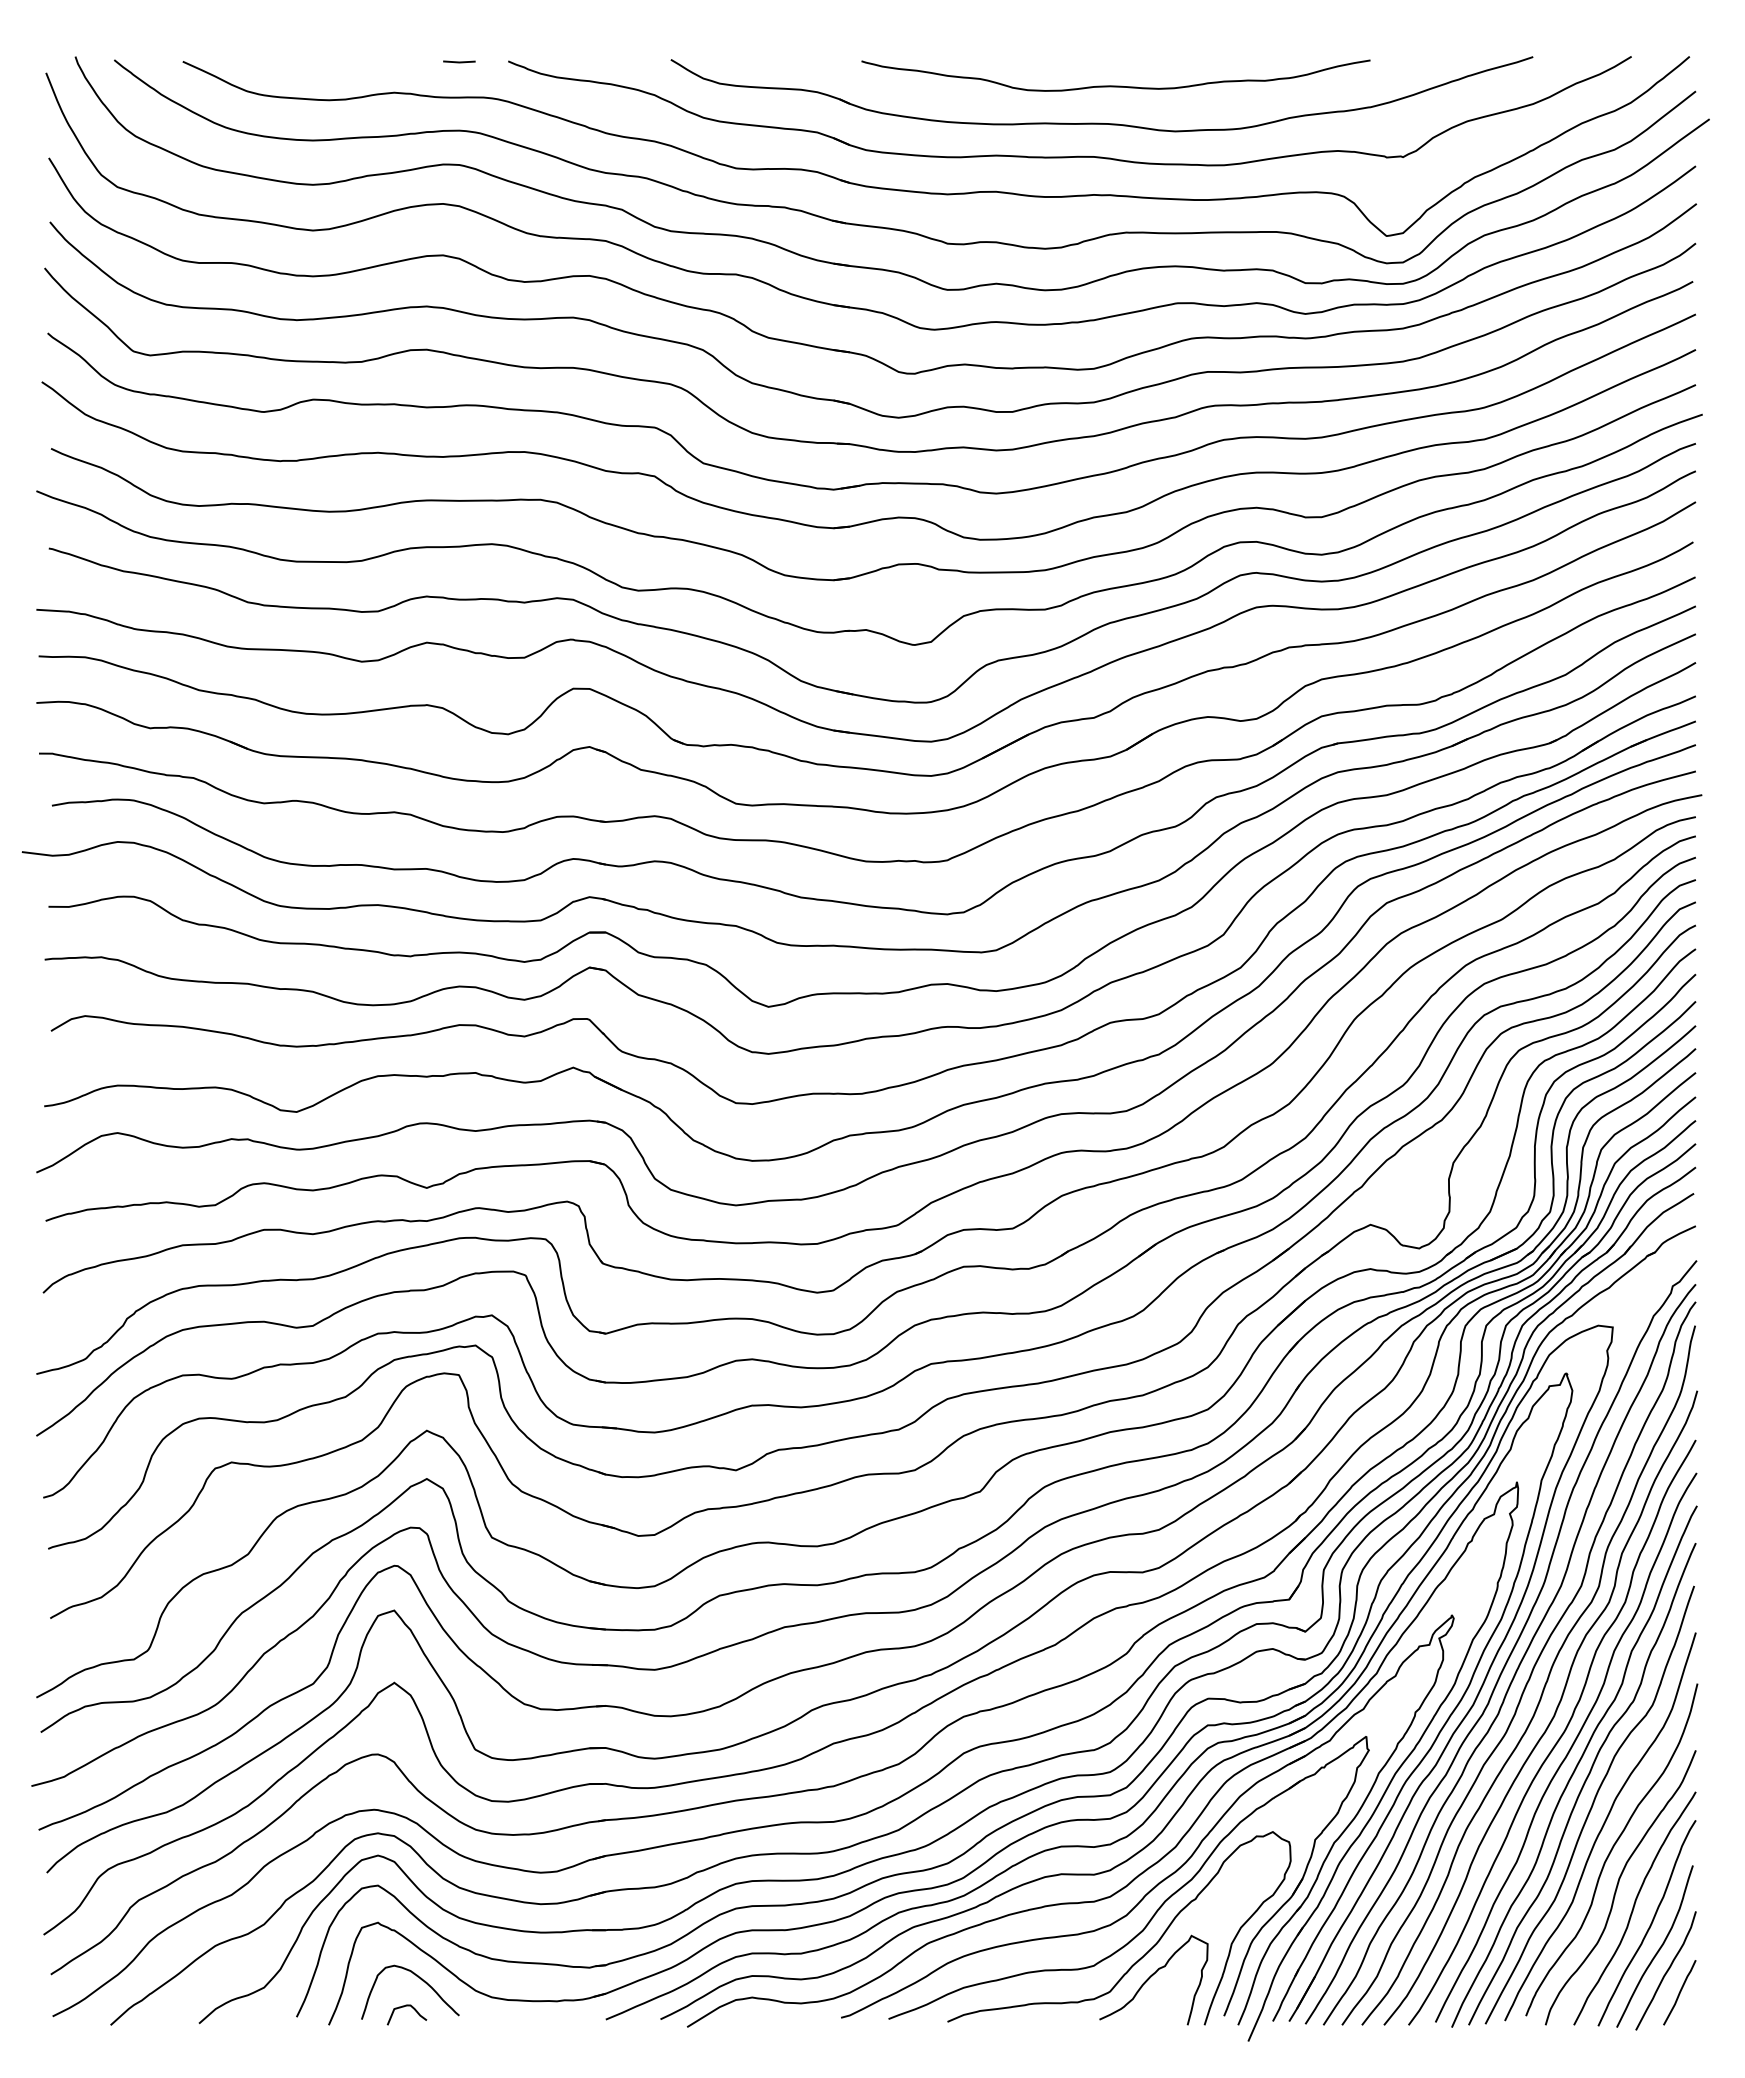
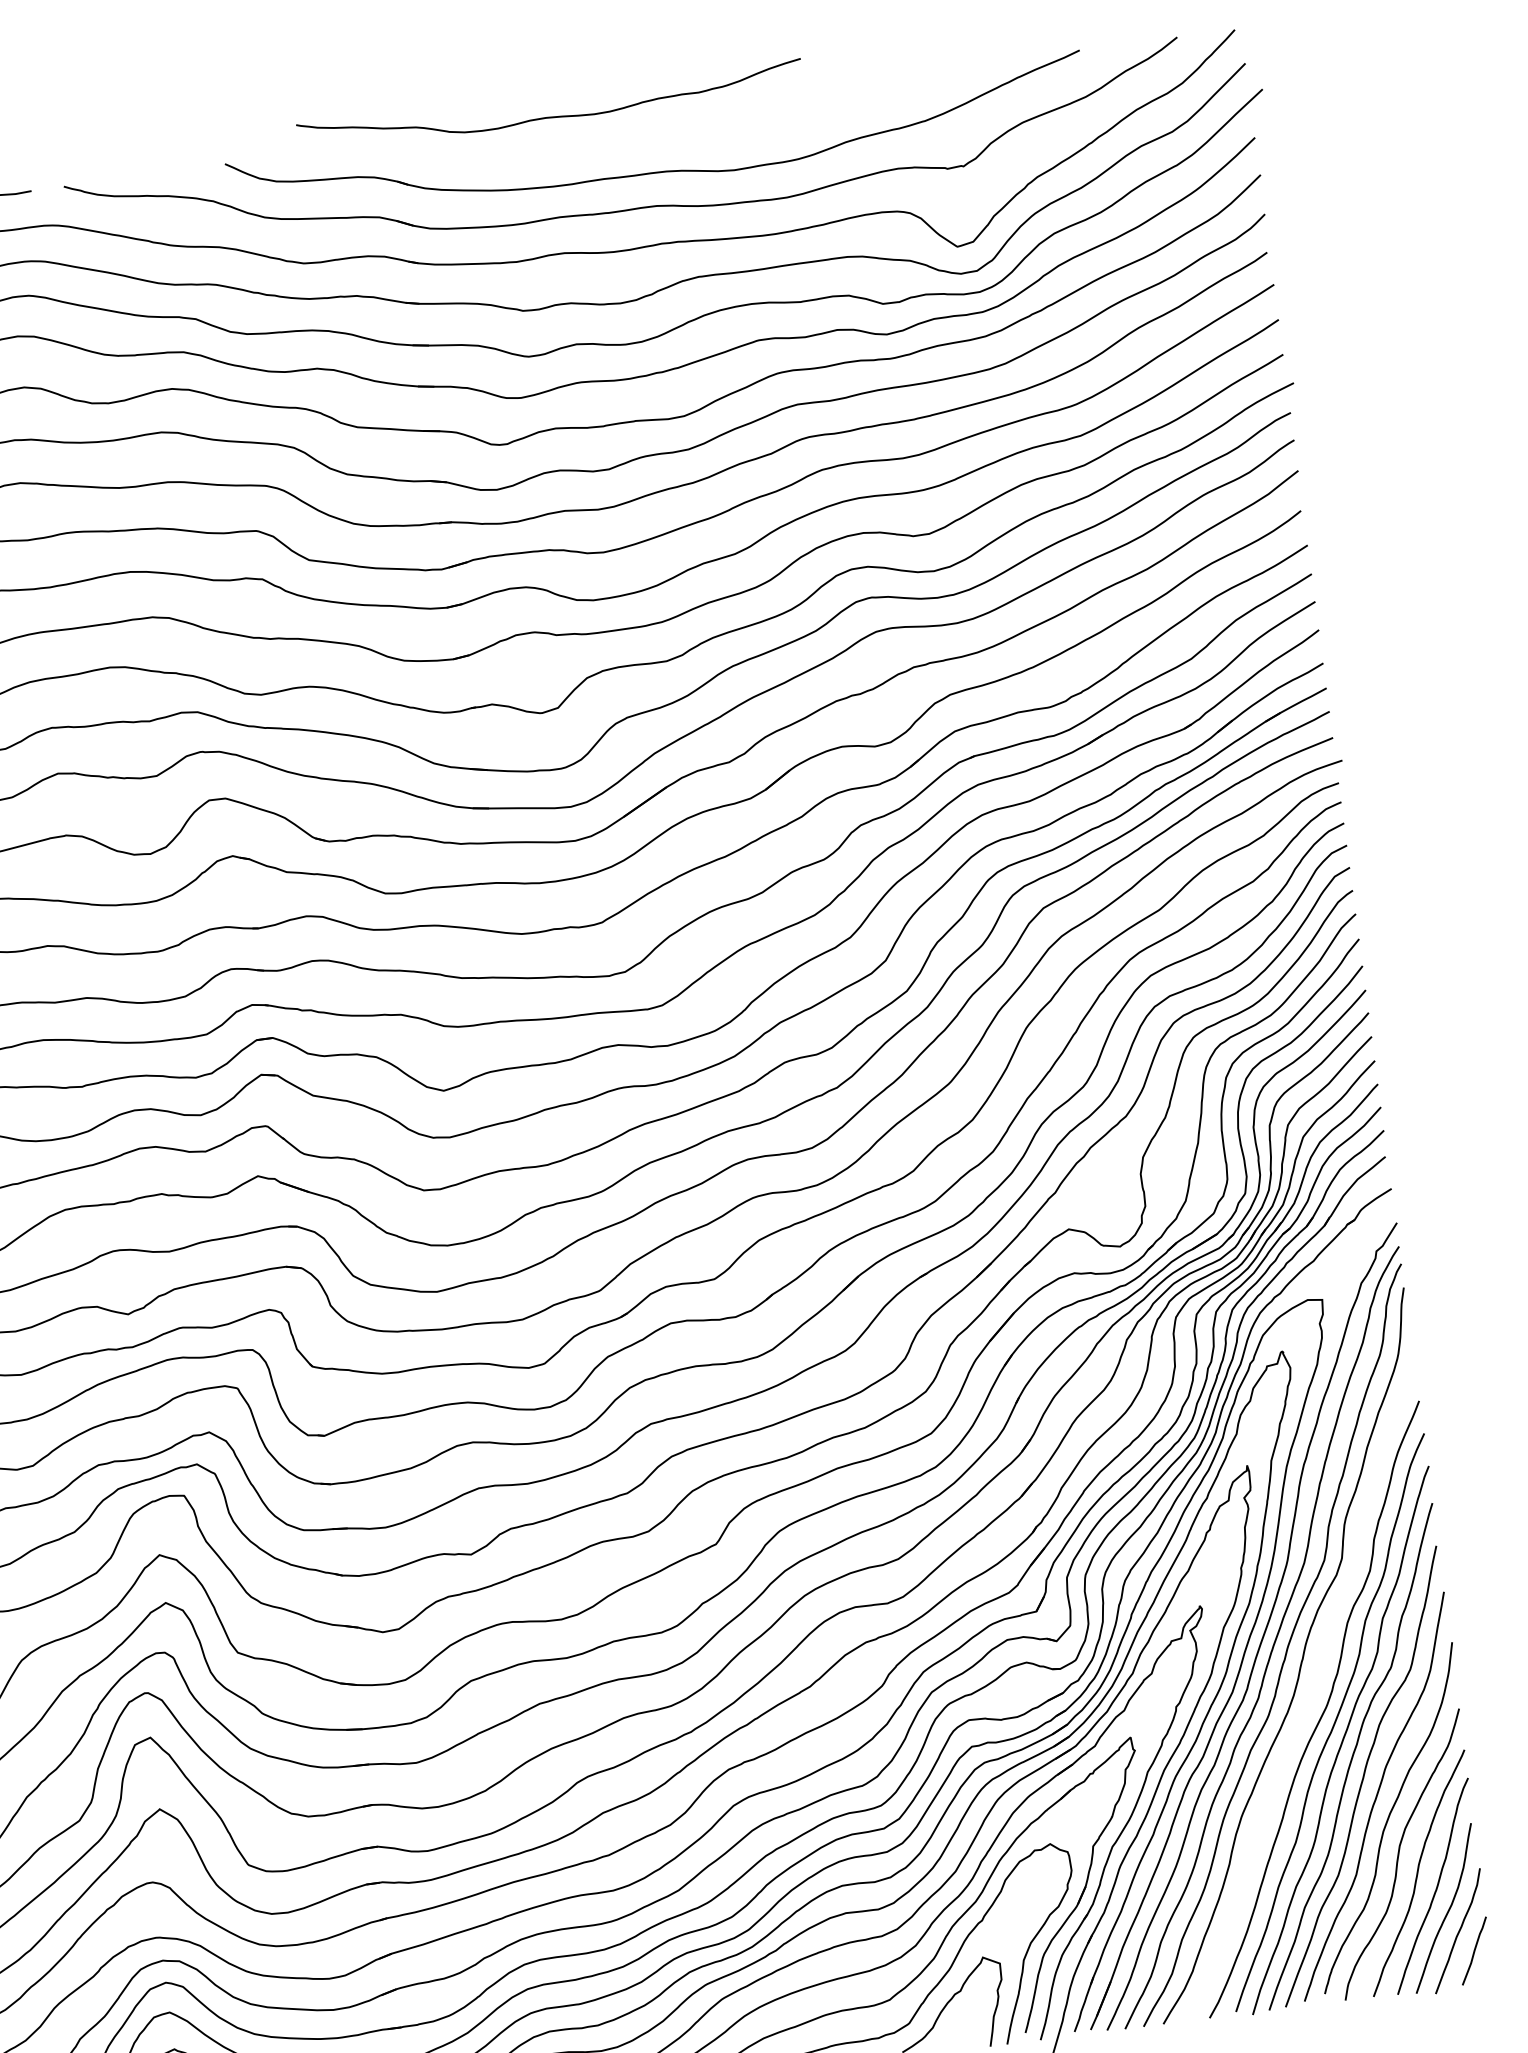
curve: (1115, 85) -> (551, 116), moved
curve: (1553, 1714) -> (1313, 1691), removed

